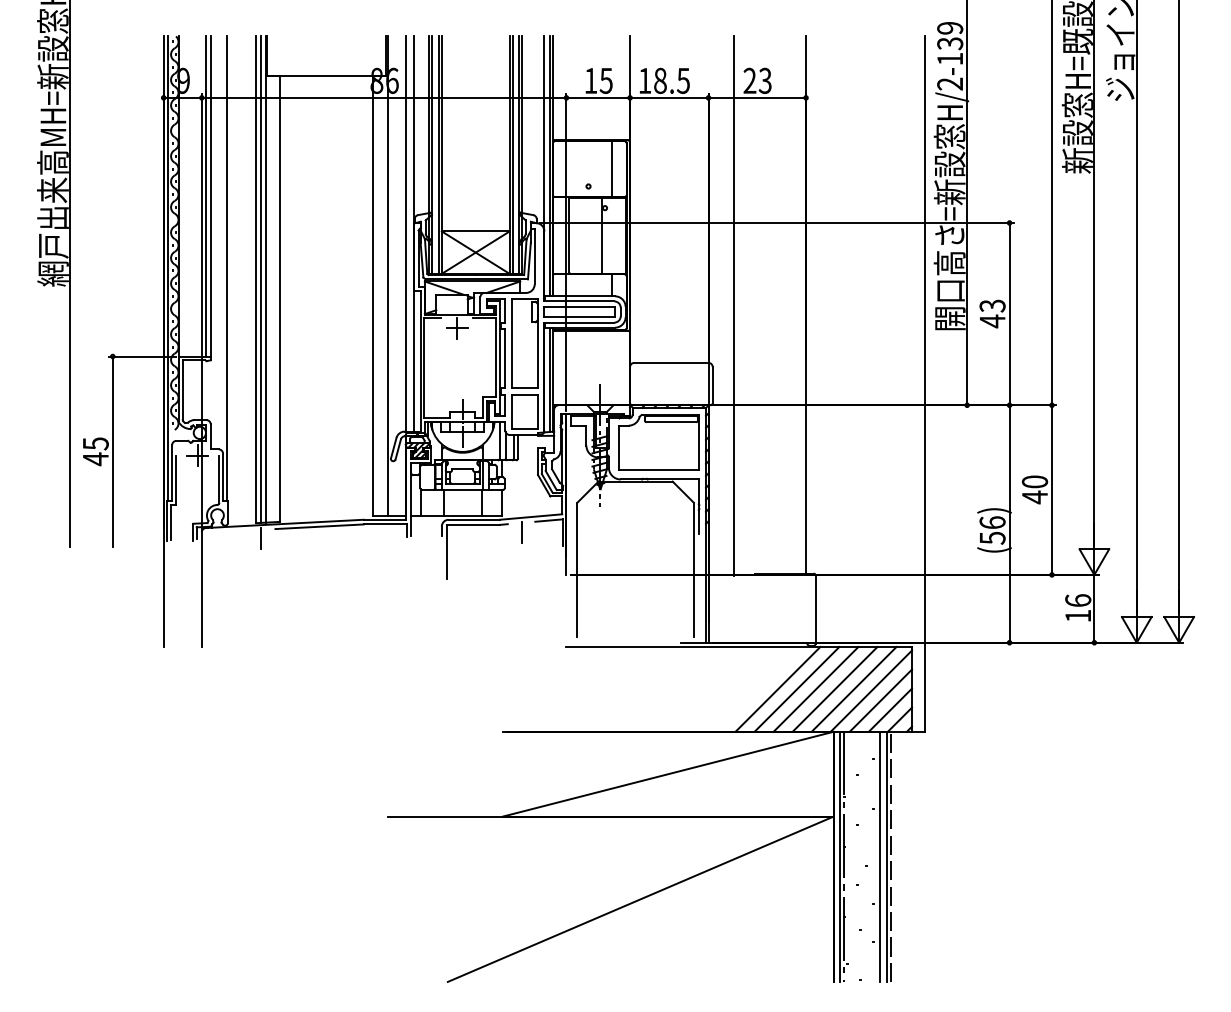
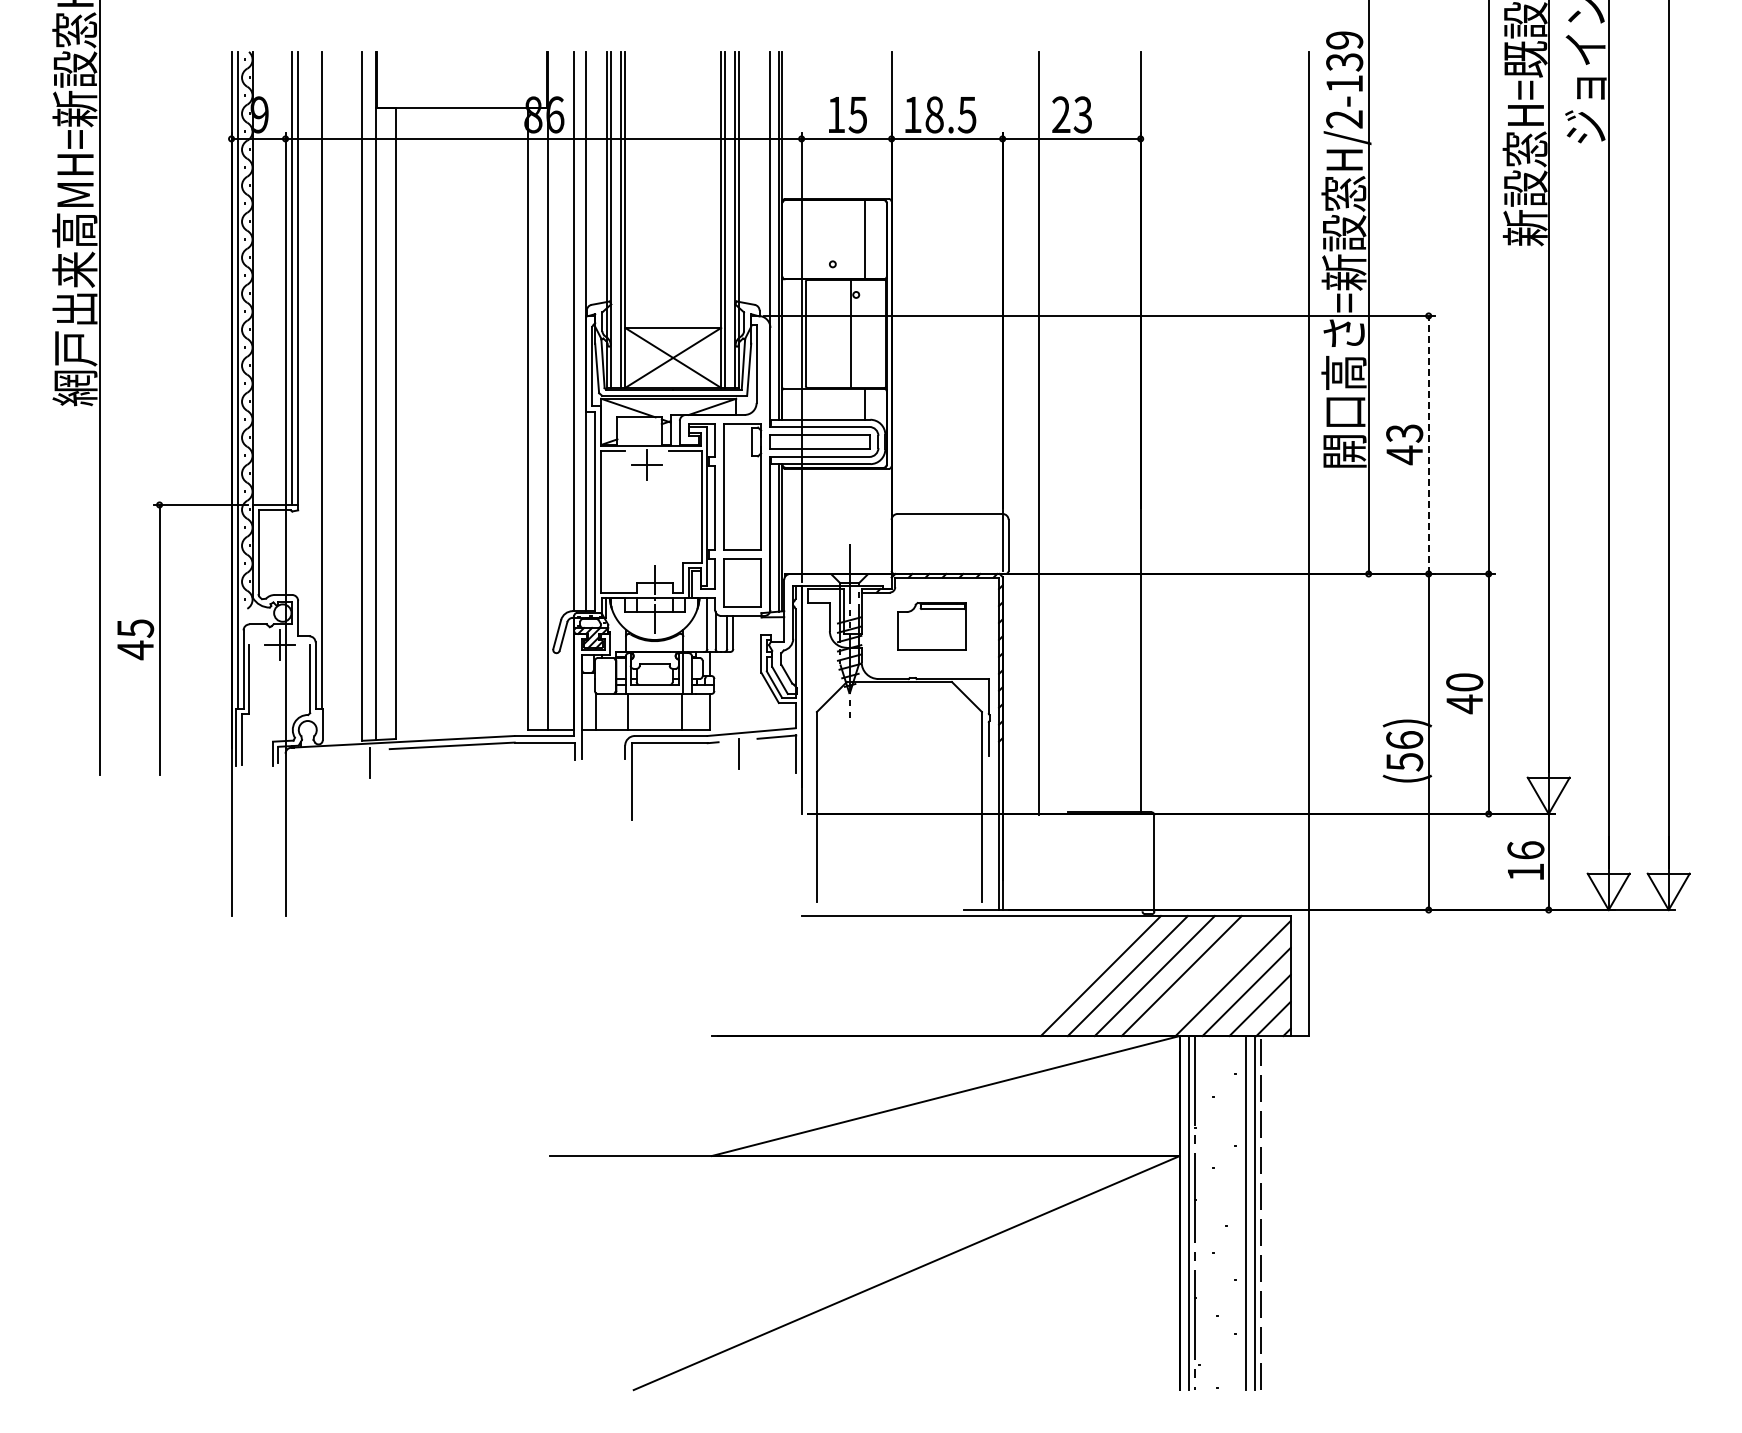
line: (260, 279) -> (368, 395), removed
line: (1009, 313) -> (1428, 444), solid -> dashed
part: (658, 441) -> (931, 625), size x0.6
line: (853, 689) -> (1208, 976), removed

